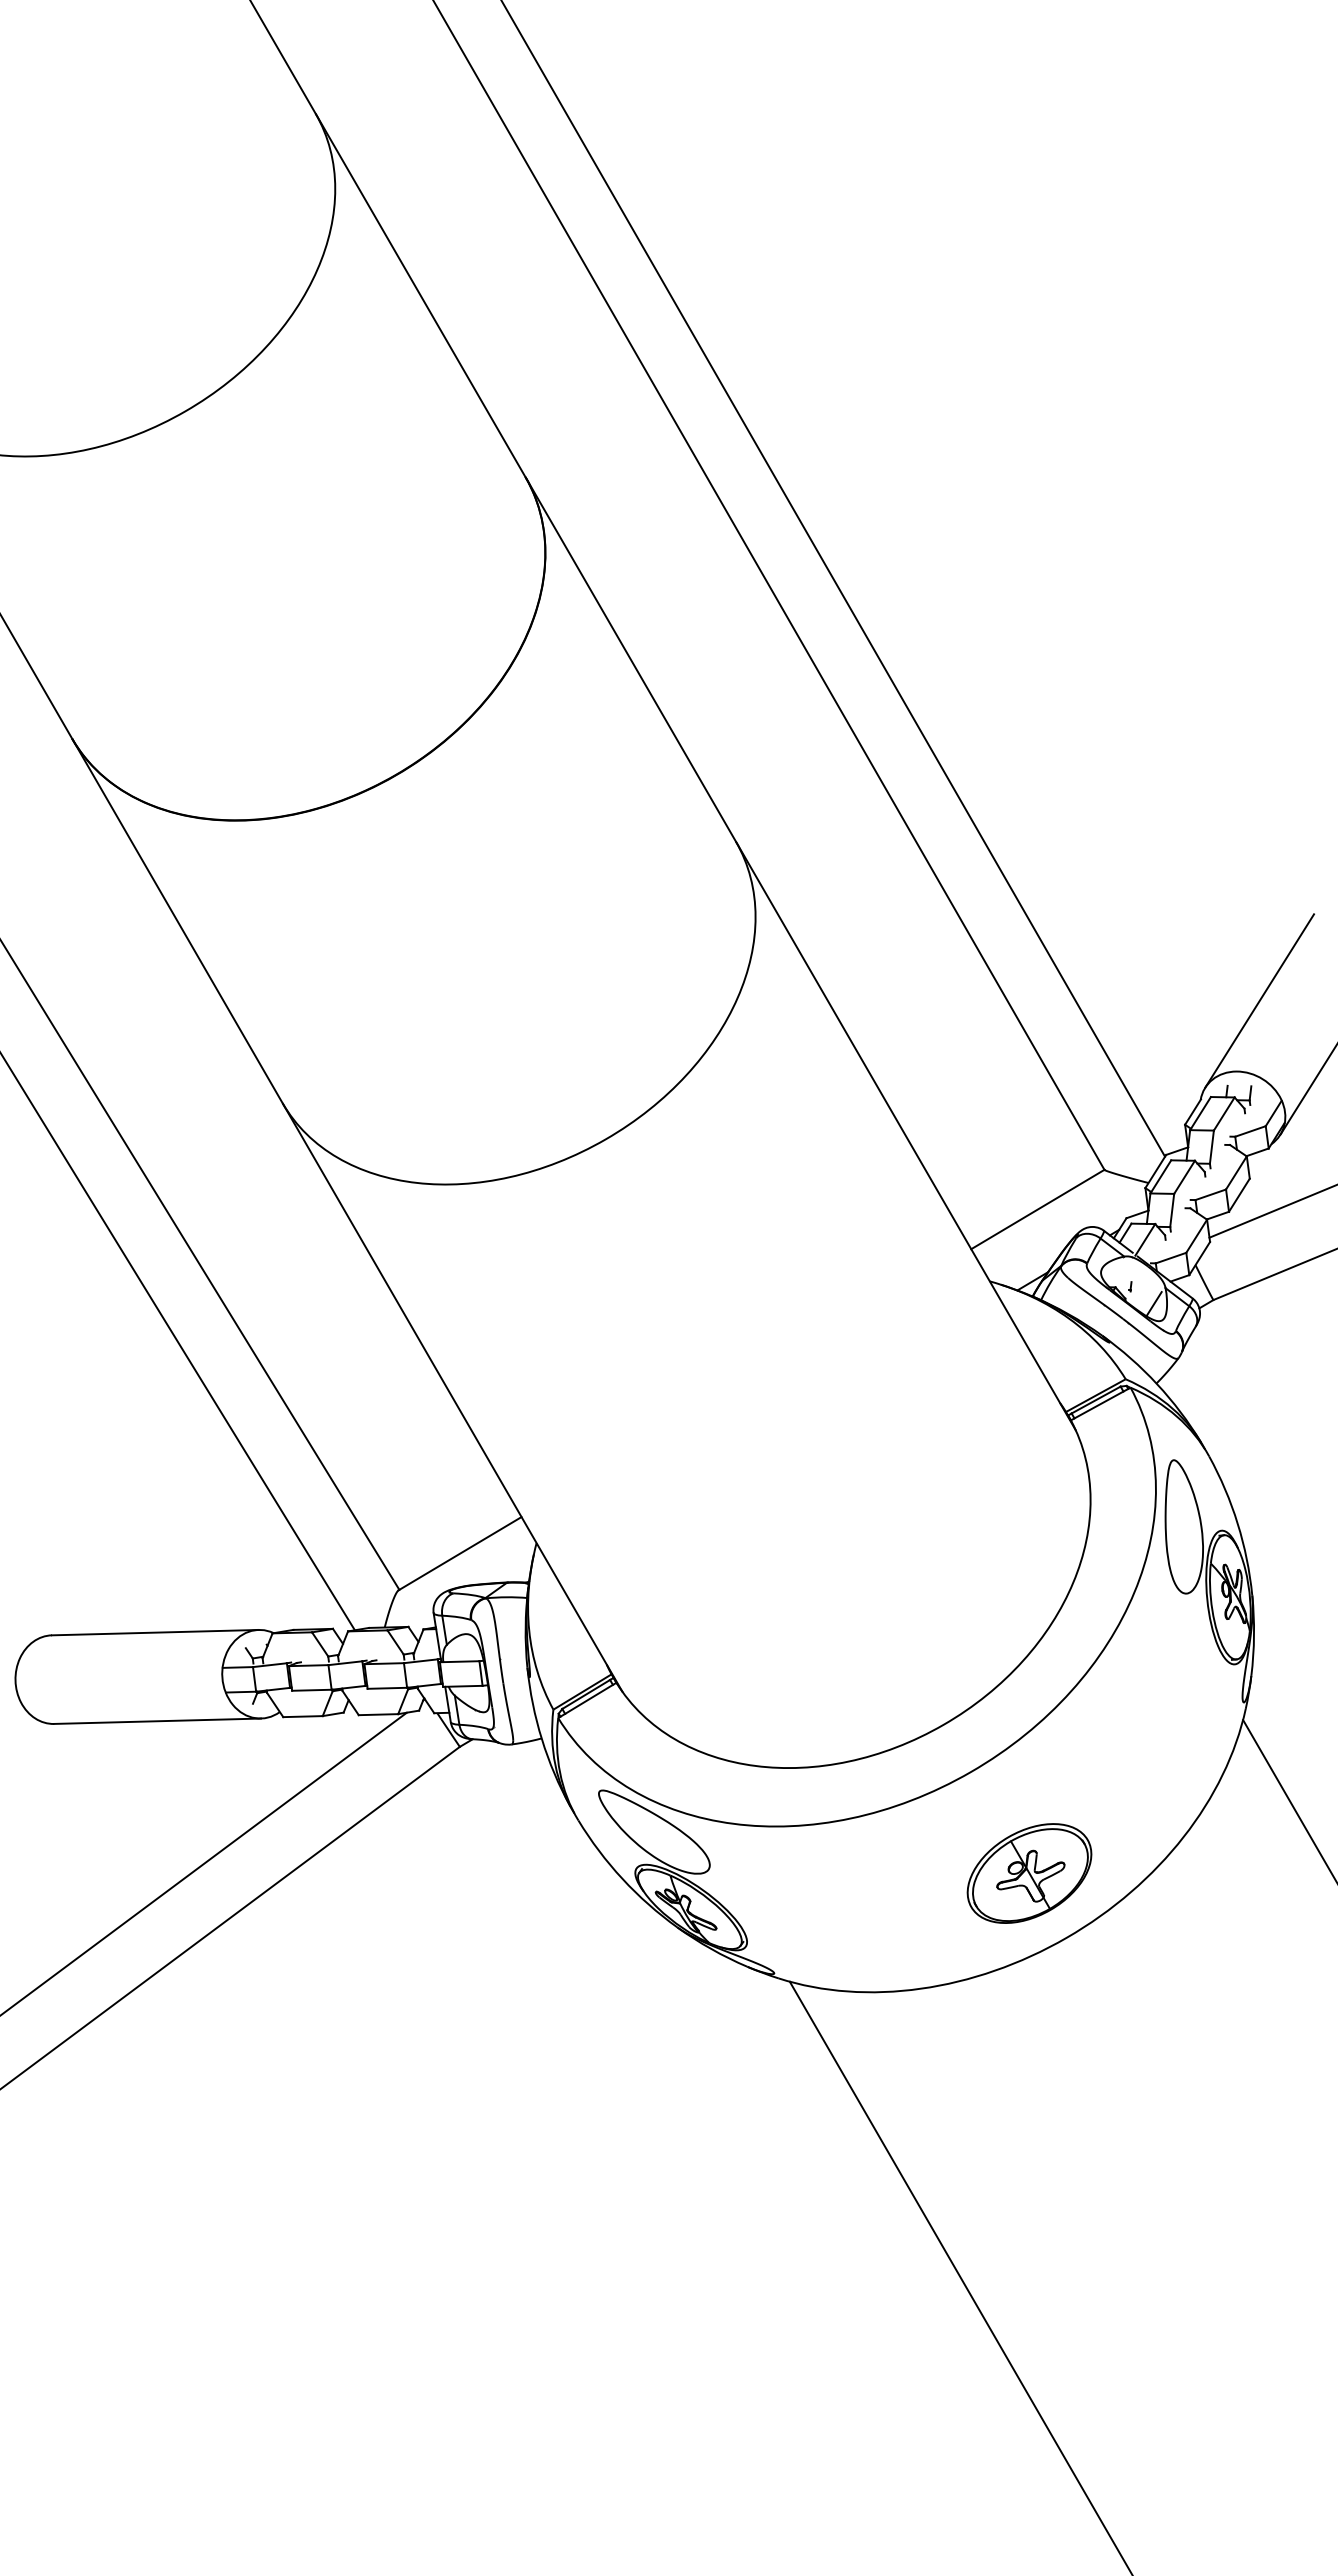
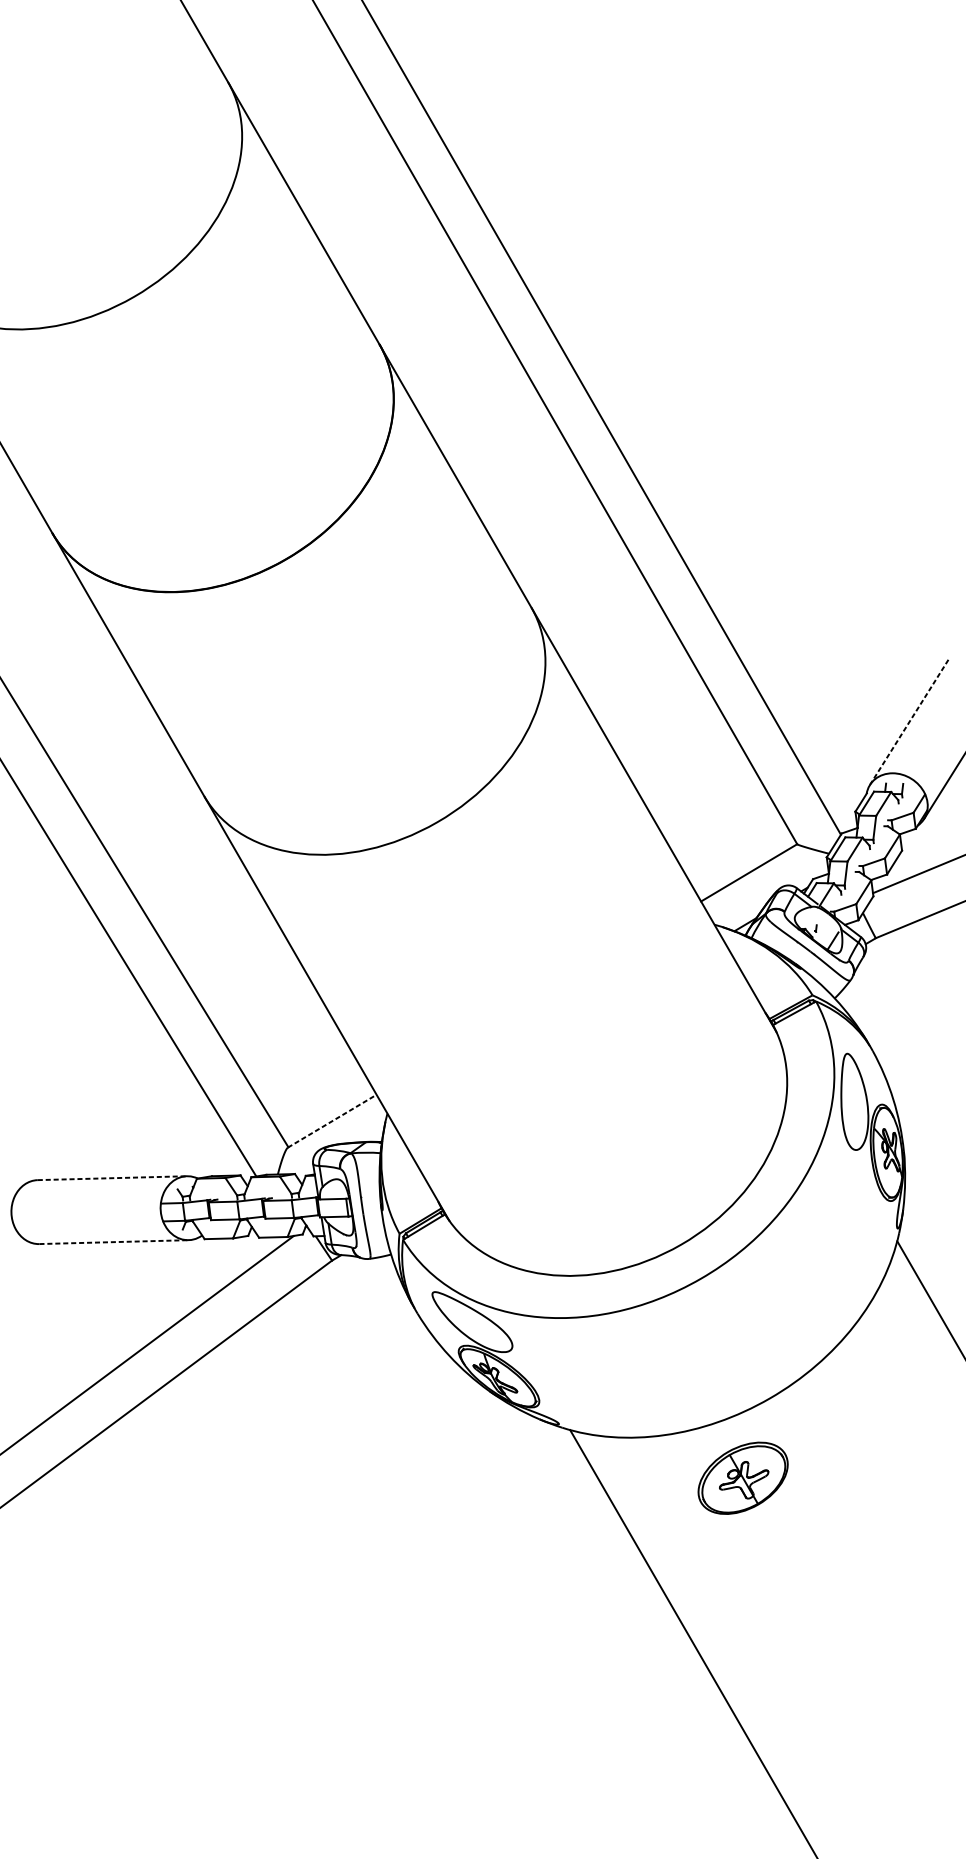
line: (1259, 1001) -> (909, 722), solid -> dashed
line: (460, 1553) -> (332, 1121), solid -> dashed
line: (155, 1632) -> (112, 1178), solid -> dashed
line: (158, 1721) -> (114, 1242), solid -> dashed
part: (1029, 1873) -> (743, 1478), moved

